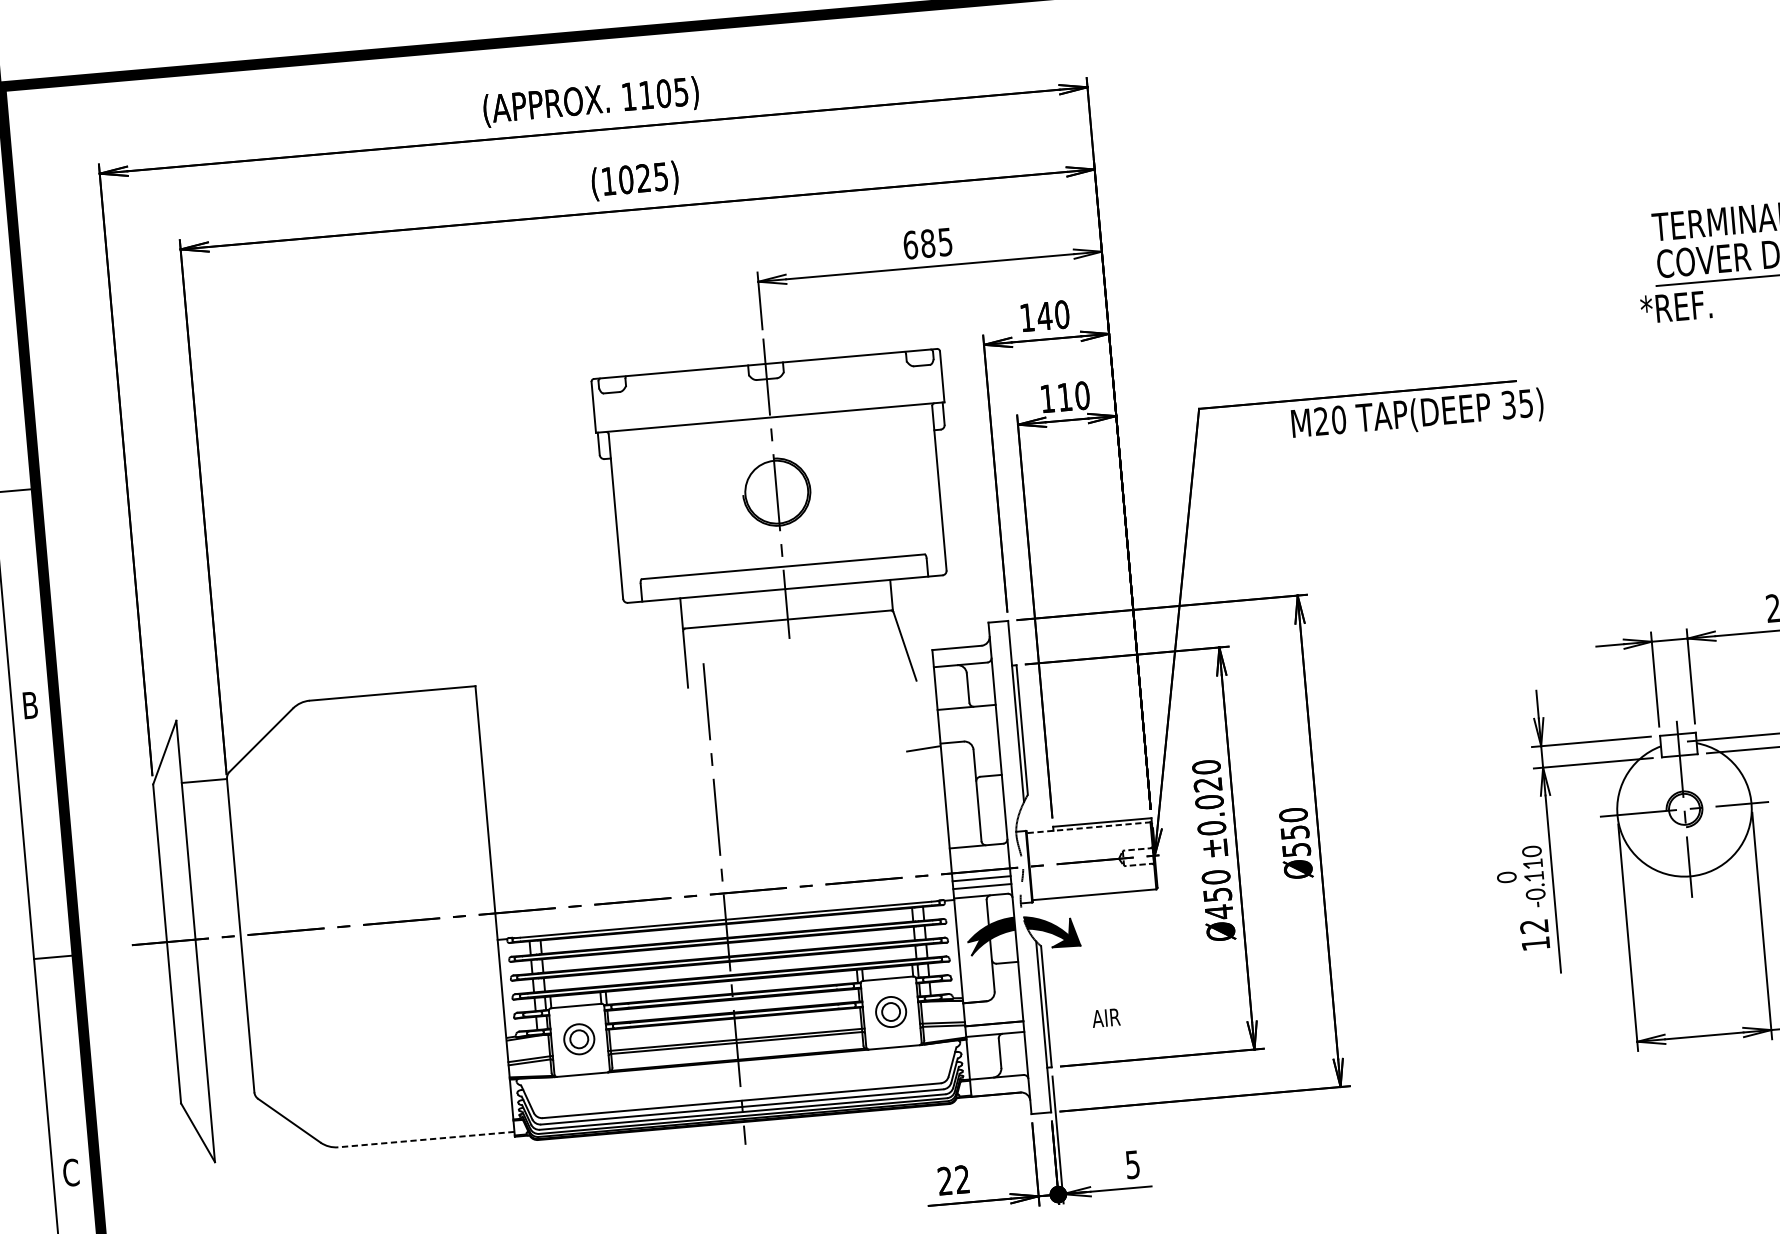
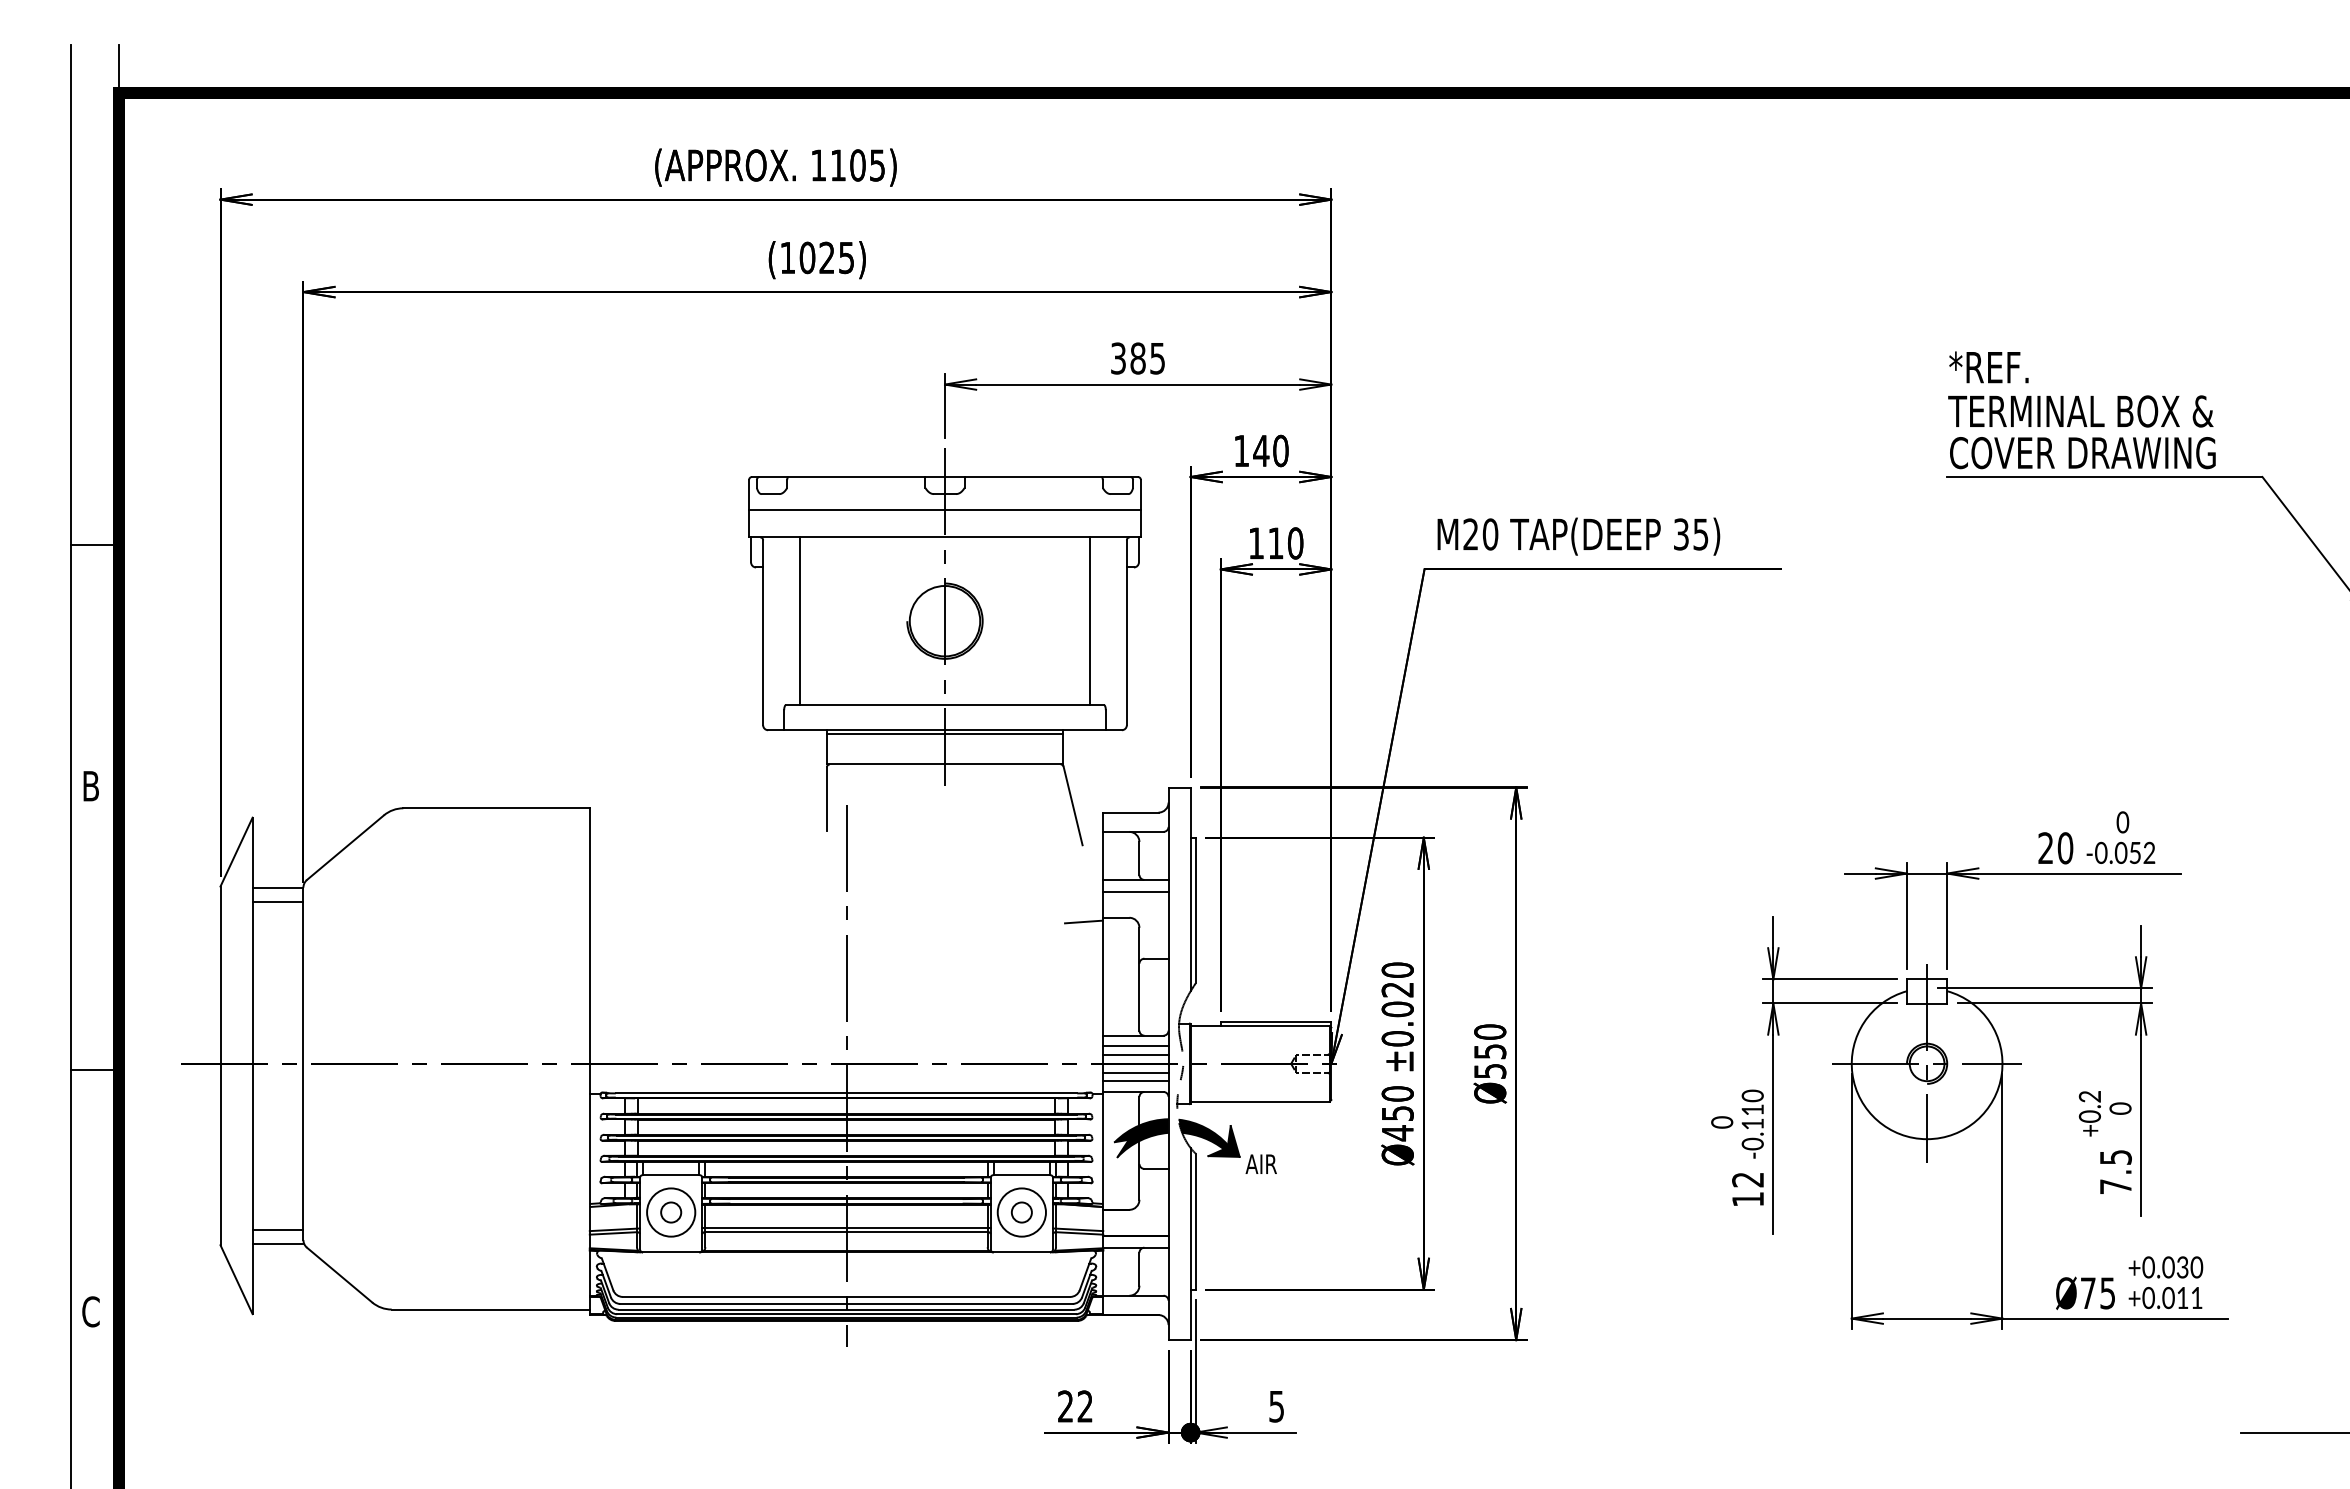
text: (910, 245) -> (1118, 358), 685 -> 385
text: (1675, 307) -> (1988, 367), moved
line: (767, 393) -> (944, 510), added
text: (1417, 414) -> (1578, 536), moved
line: (905, 481) -> (1089, 621), added
line: (648, 503) -> (800, 621), added
line: (785, 592) -> (944, 734), added
line: (967, 717) -> (1135, 891), added
line: (205, 793) -> (277, 901), added
line: (1089, 827) -> (1261, 1026), dashed -> solid
line: (979, 855) -> (1135, 1046), added
line: (979, 863) -> (1135, 1055), added
circle: (890, 1012) -> (1021, 1212), size x1.43
text: (1105, 1017) -> (1260, 1163), moved
circle: (579, 1039) -> (671, 1212), size x1.43
line: (230, 1085) -> (277, 1230), added
line: (231, 1098) -> (277, 1244), added
line: (426, 1139) -> (490, 1309), dashed -> solid

